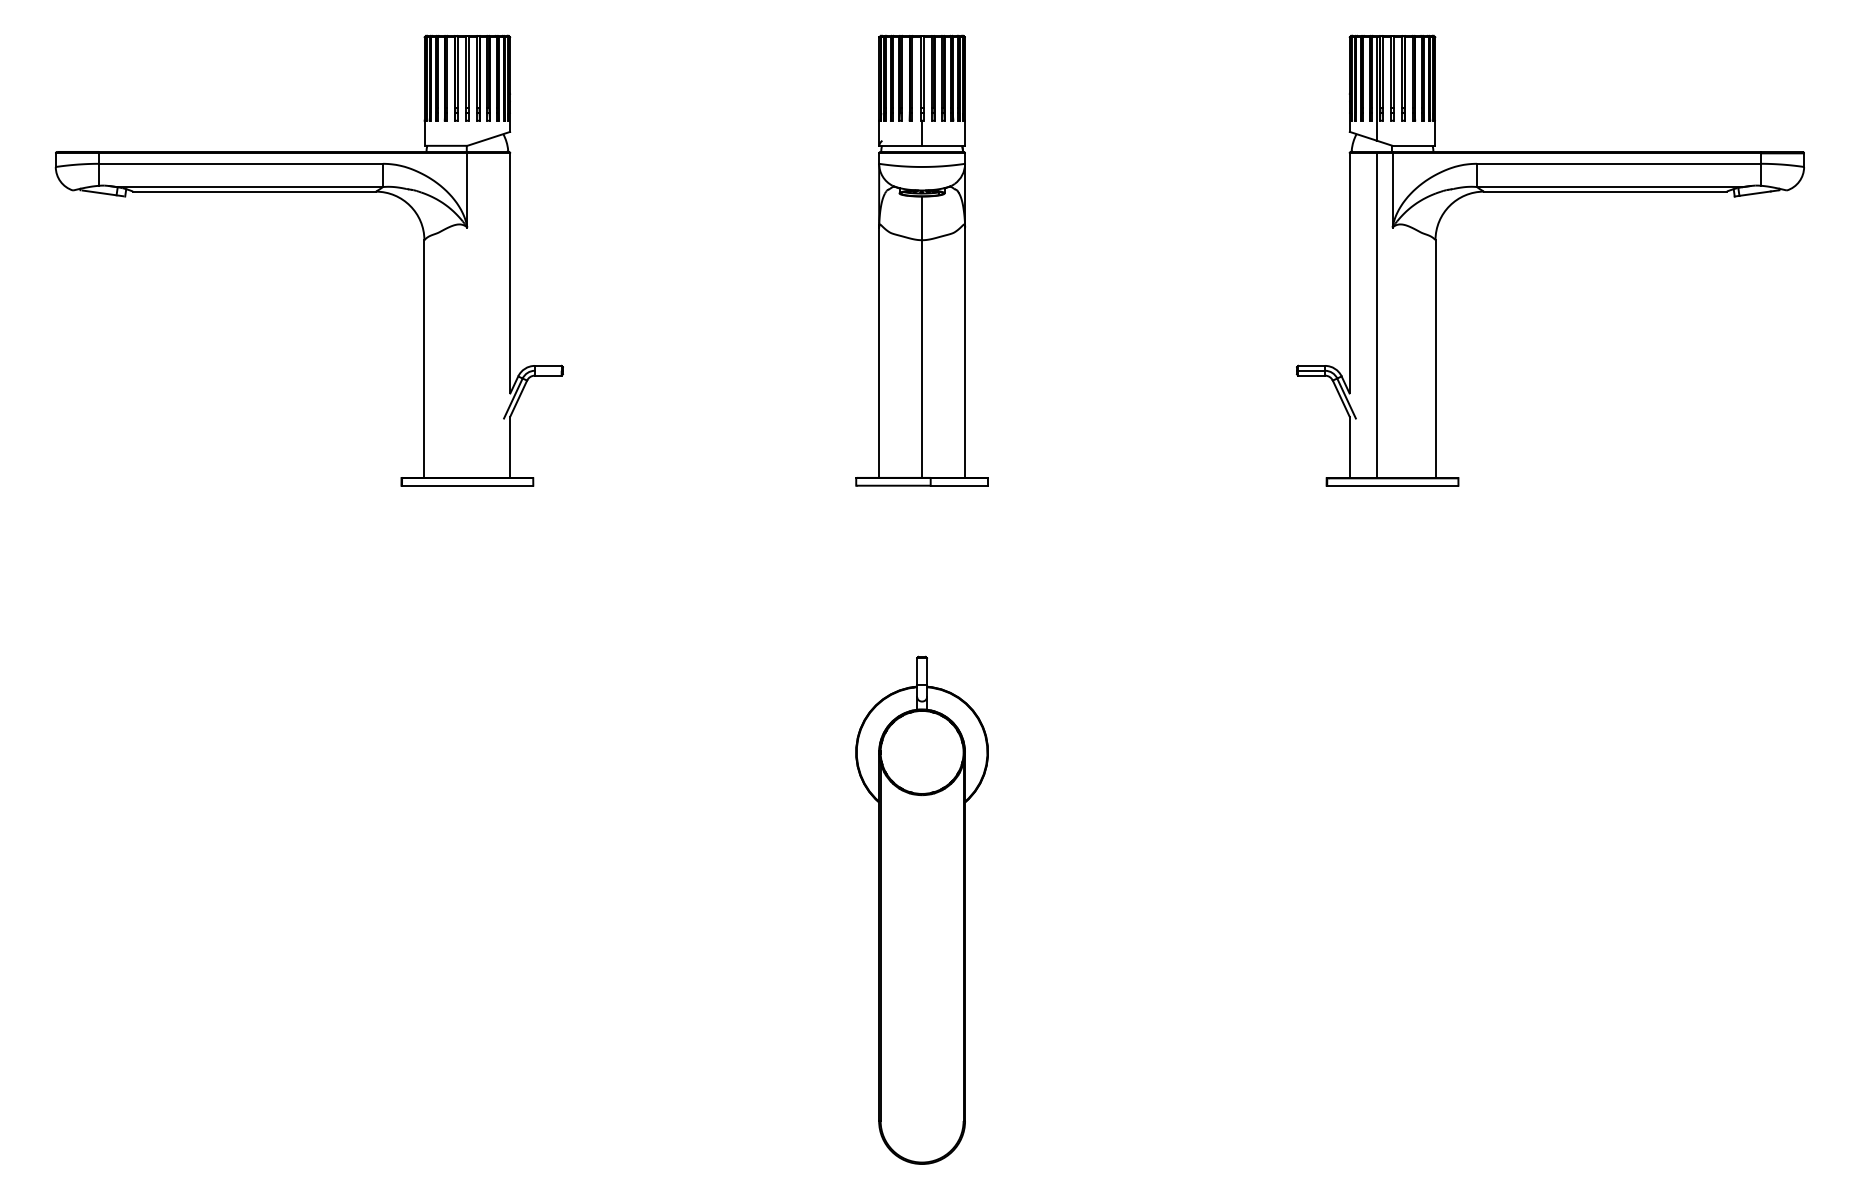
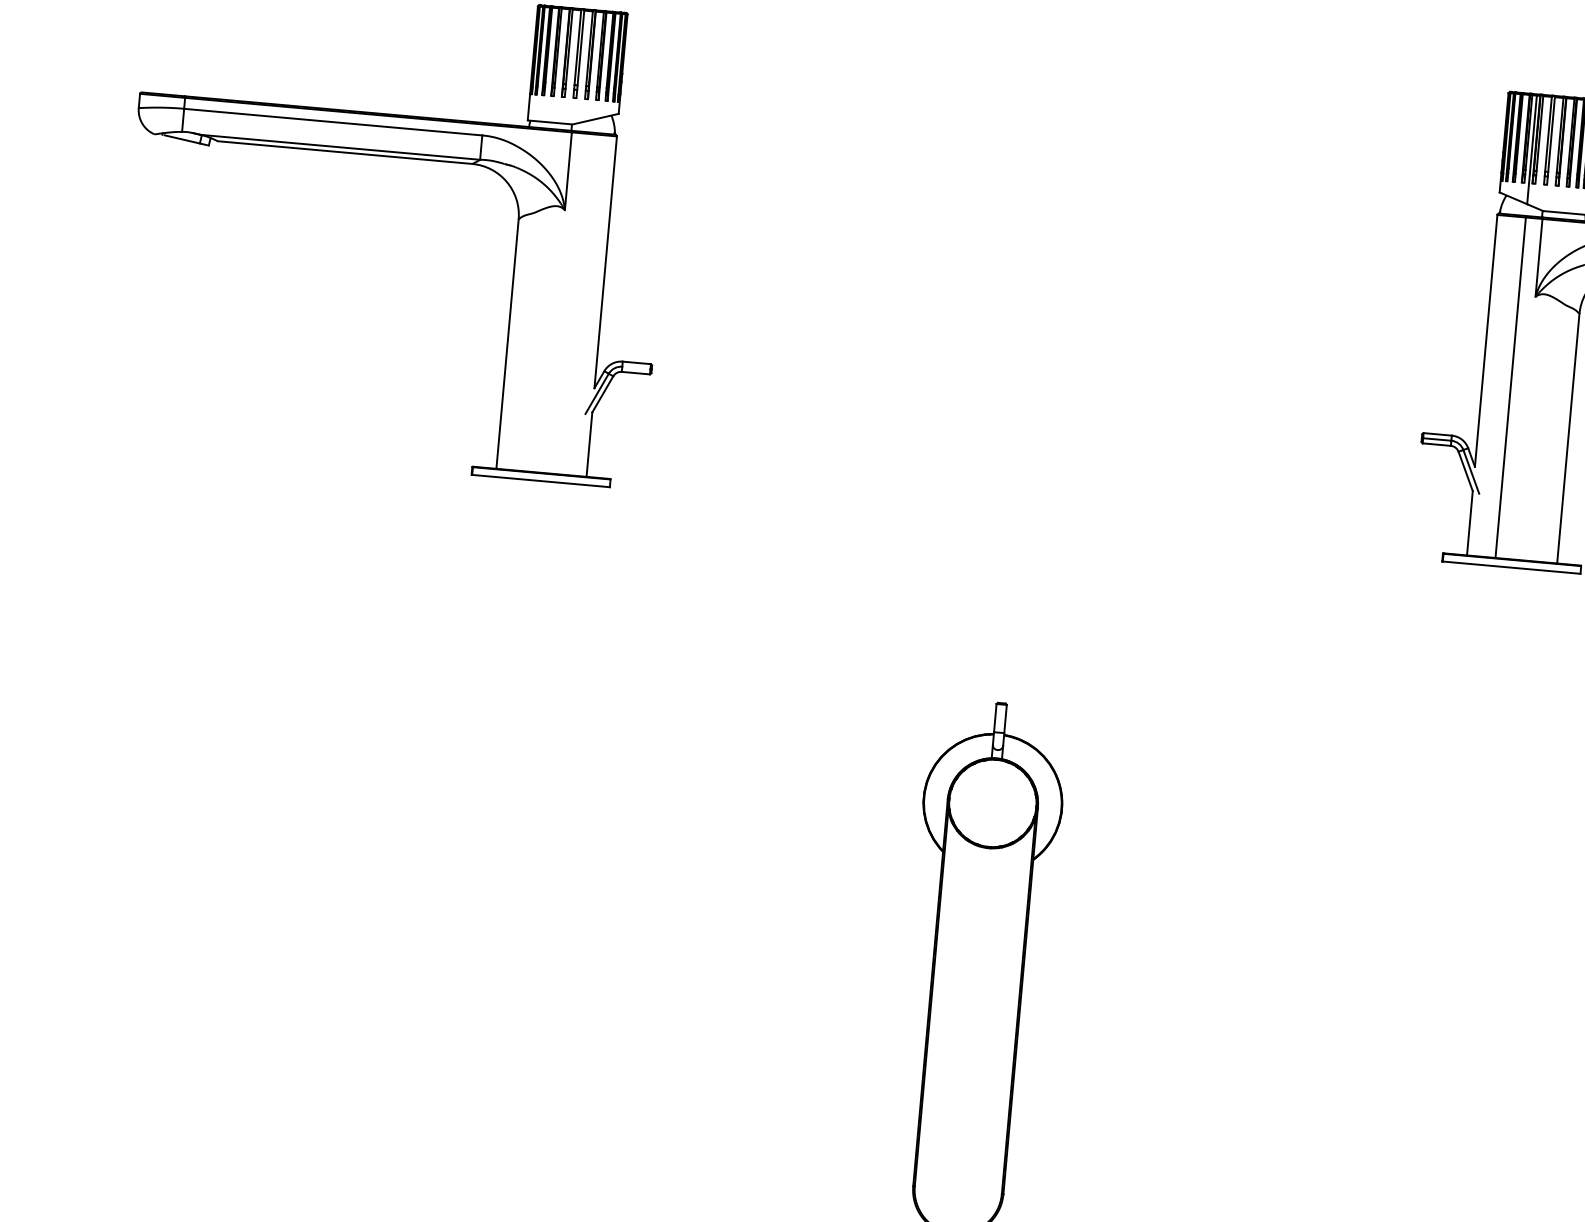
part: (921, 260) -> (1038, 287), removed

